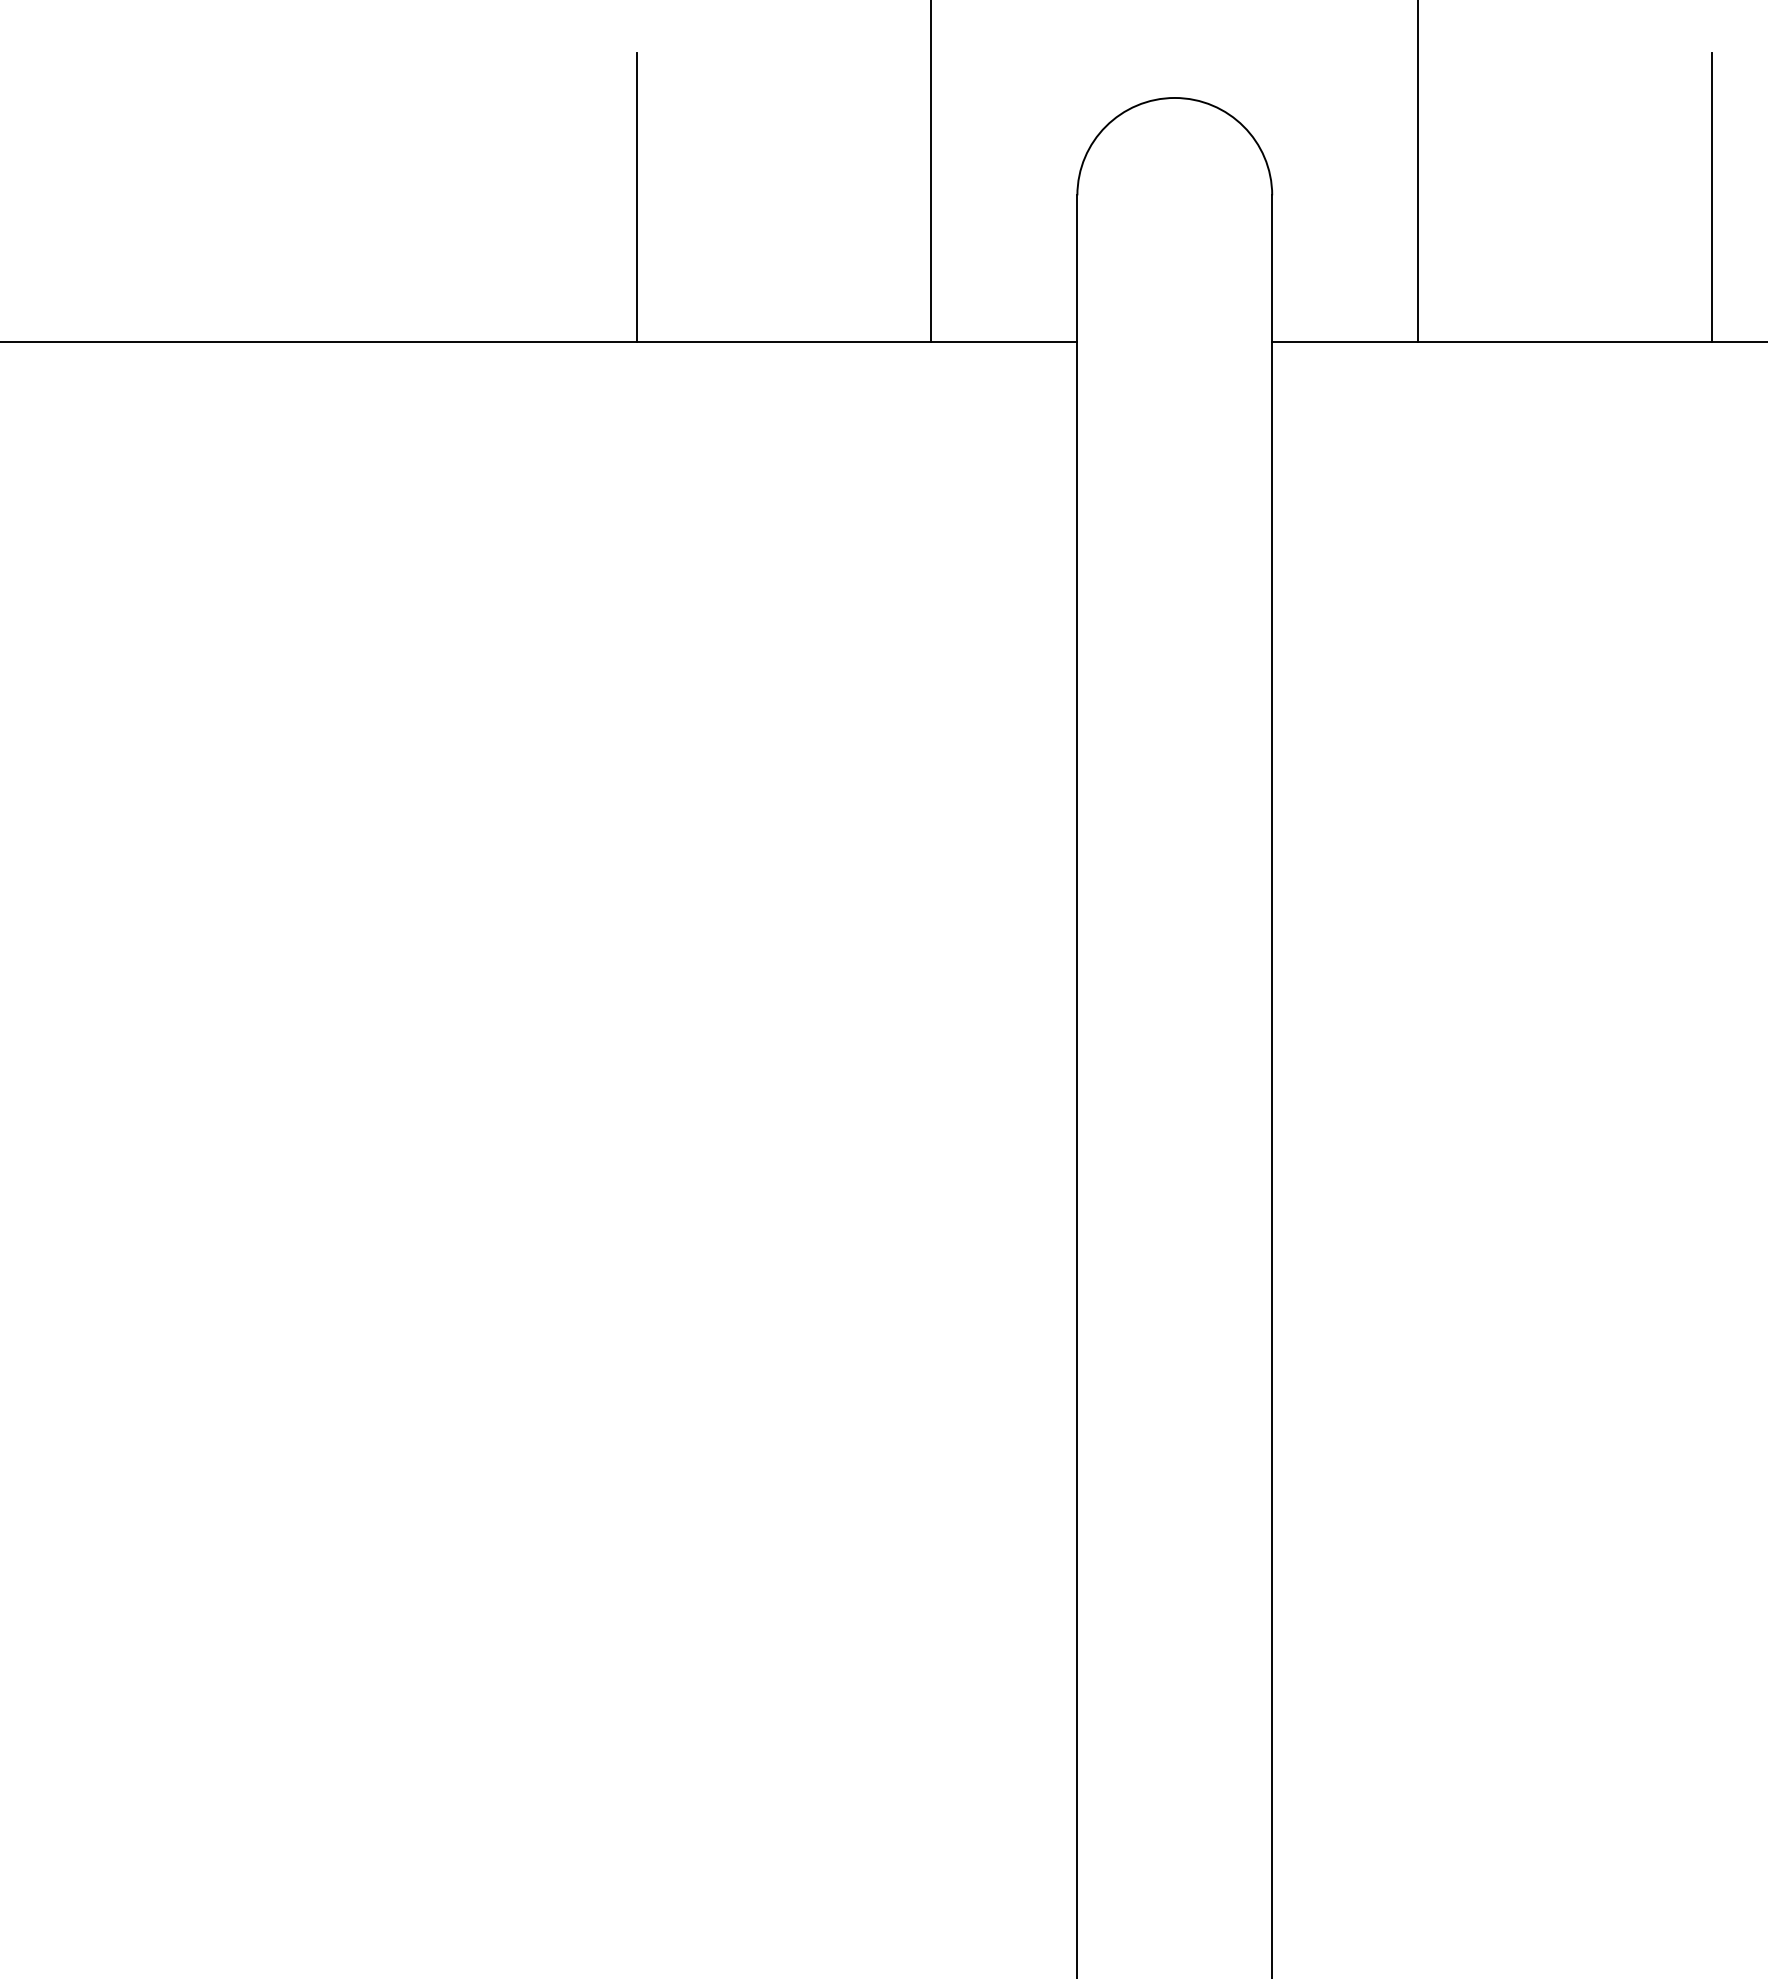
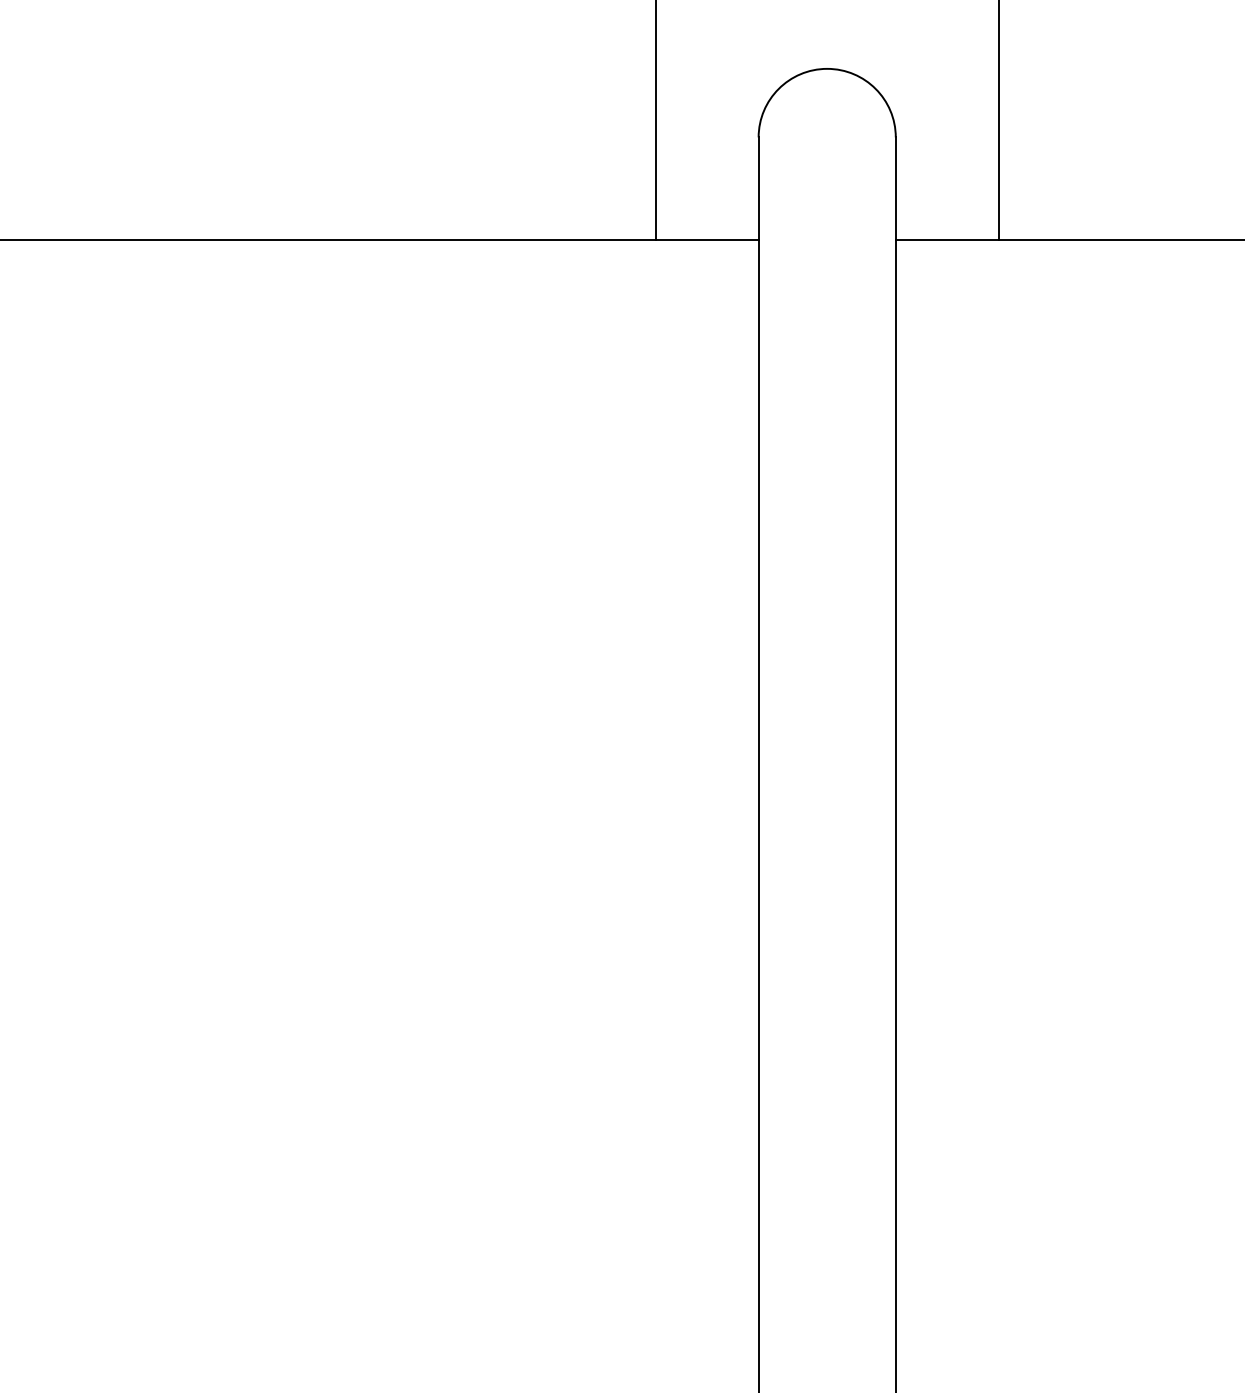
line: (637, 196) -> (448, 138), removed
line: (1712, 196) -> (1205, 138), removed

